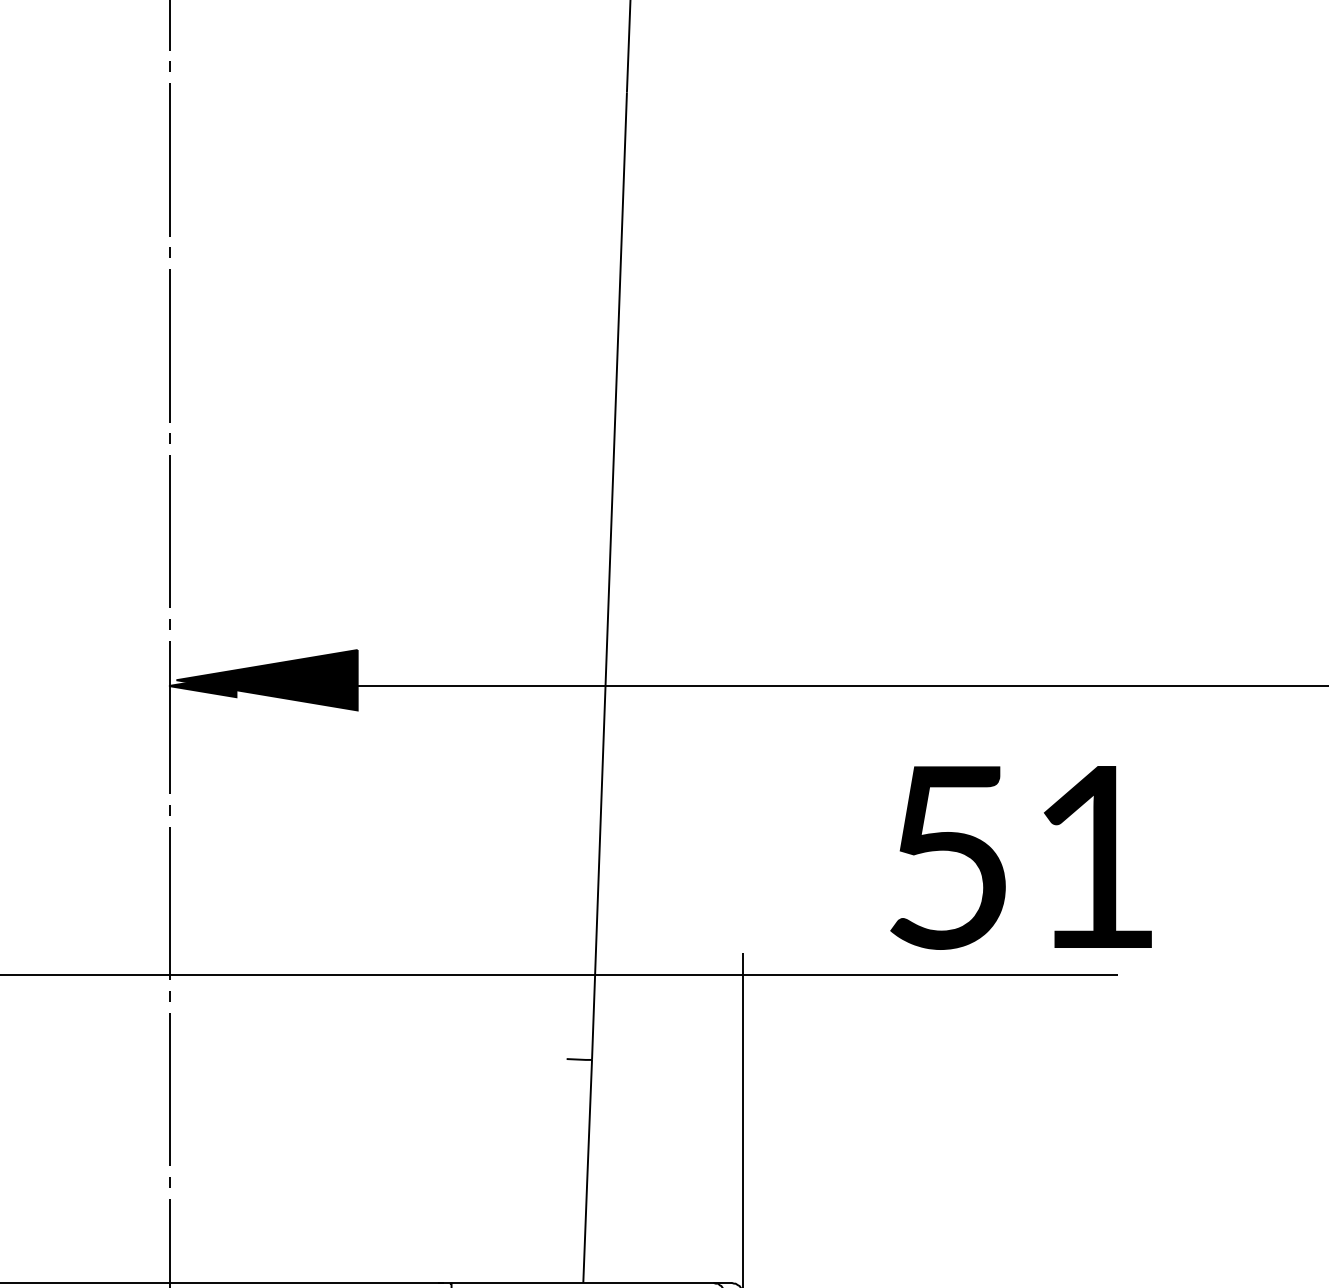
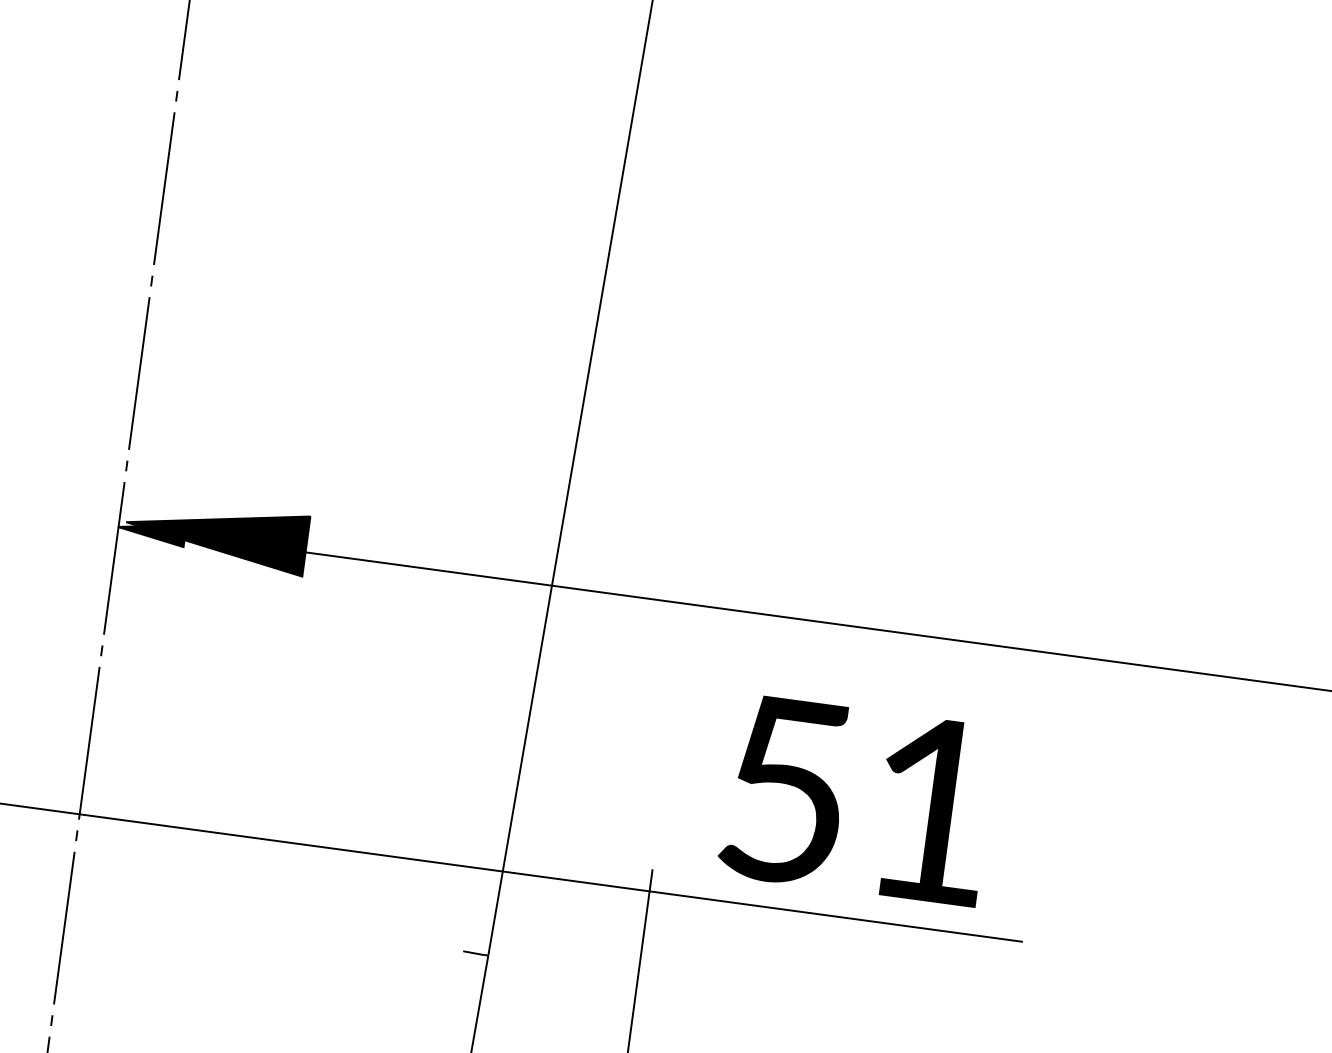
text: (1020, 857) -> (857, 800), moved

